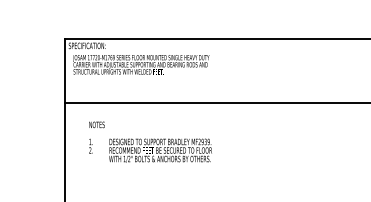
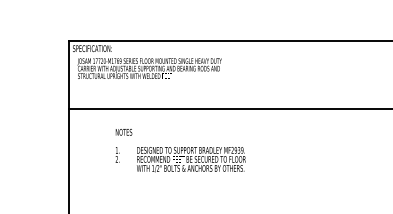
text: (150, 141) -> (180, 149), moved

